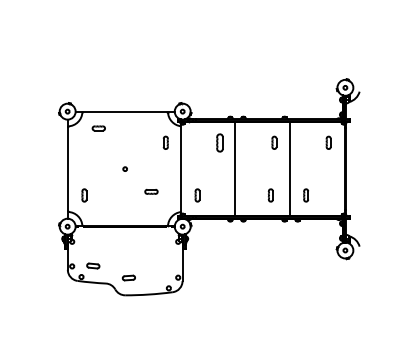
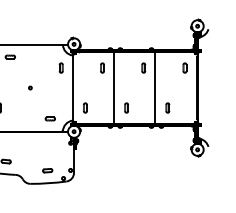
part: (220, 142) -> (102, 67), size x0.71
part: (151, 191) -> (50, 118), moved
part: (270, 195) -> (126, 108), moved
part: (128, 277) -> (47, 170), moved

